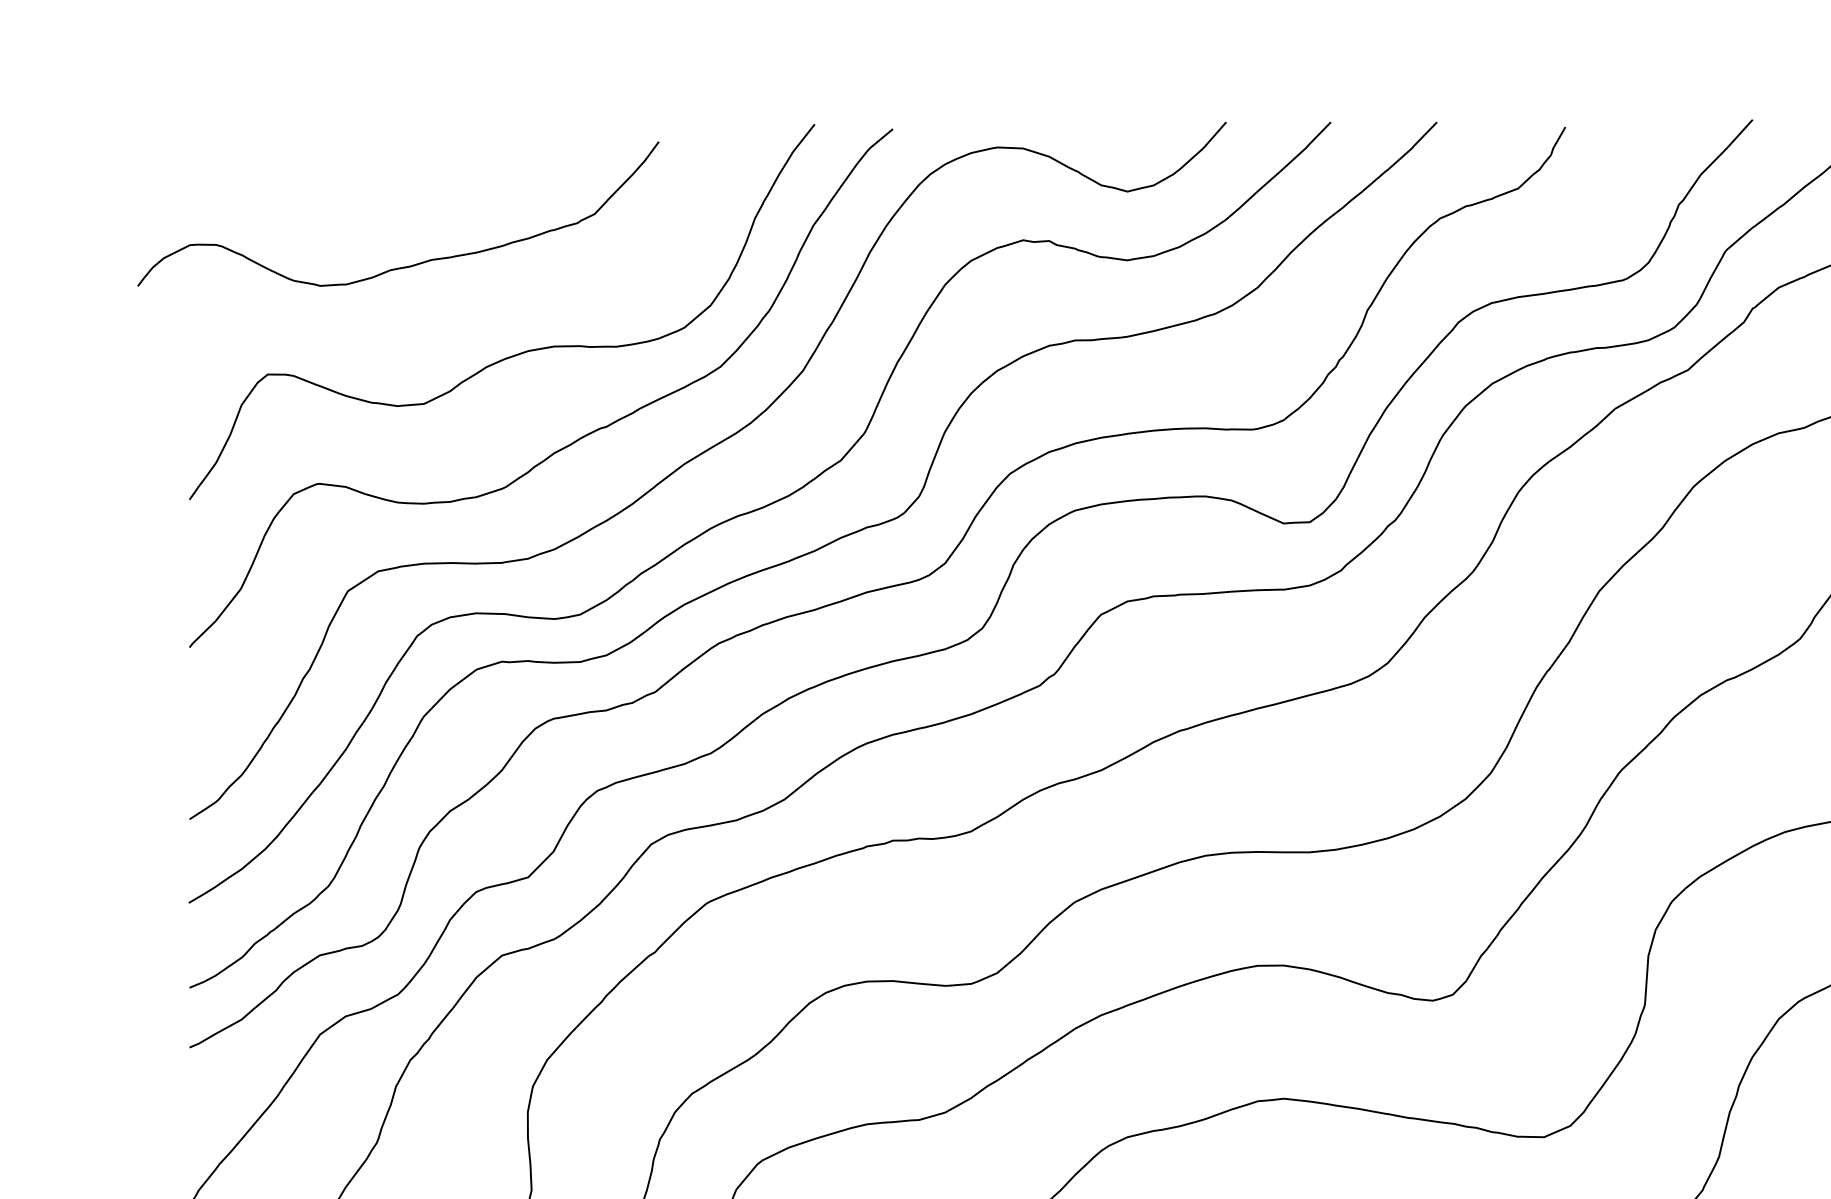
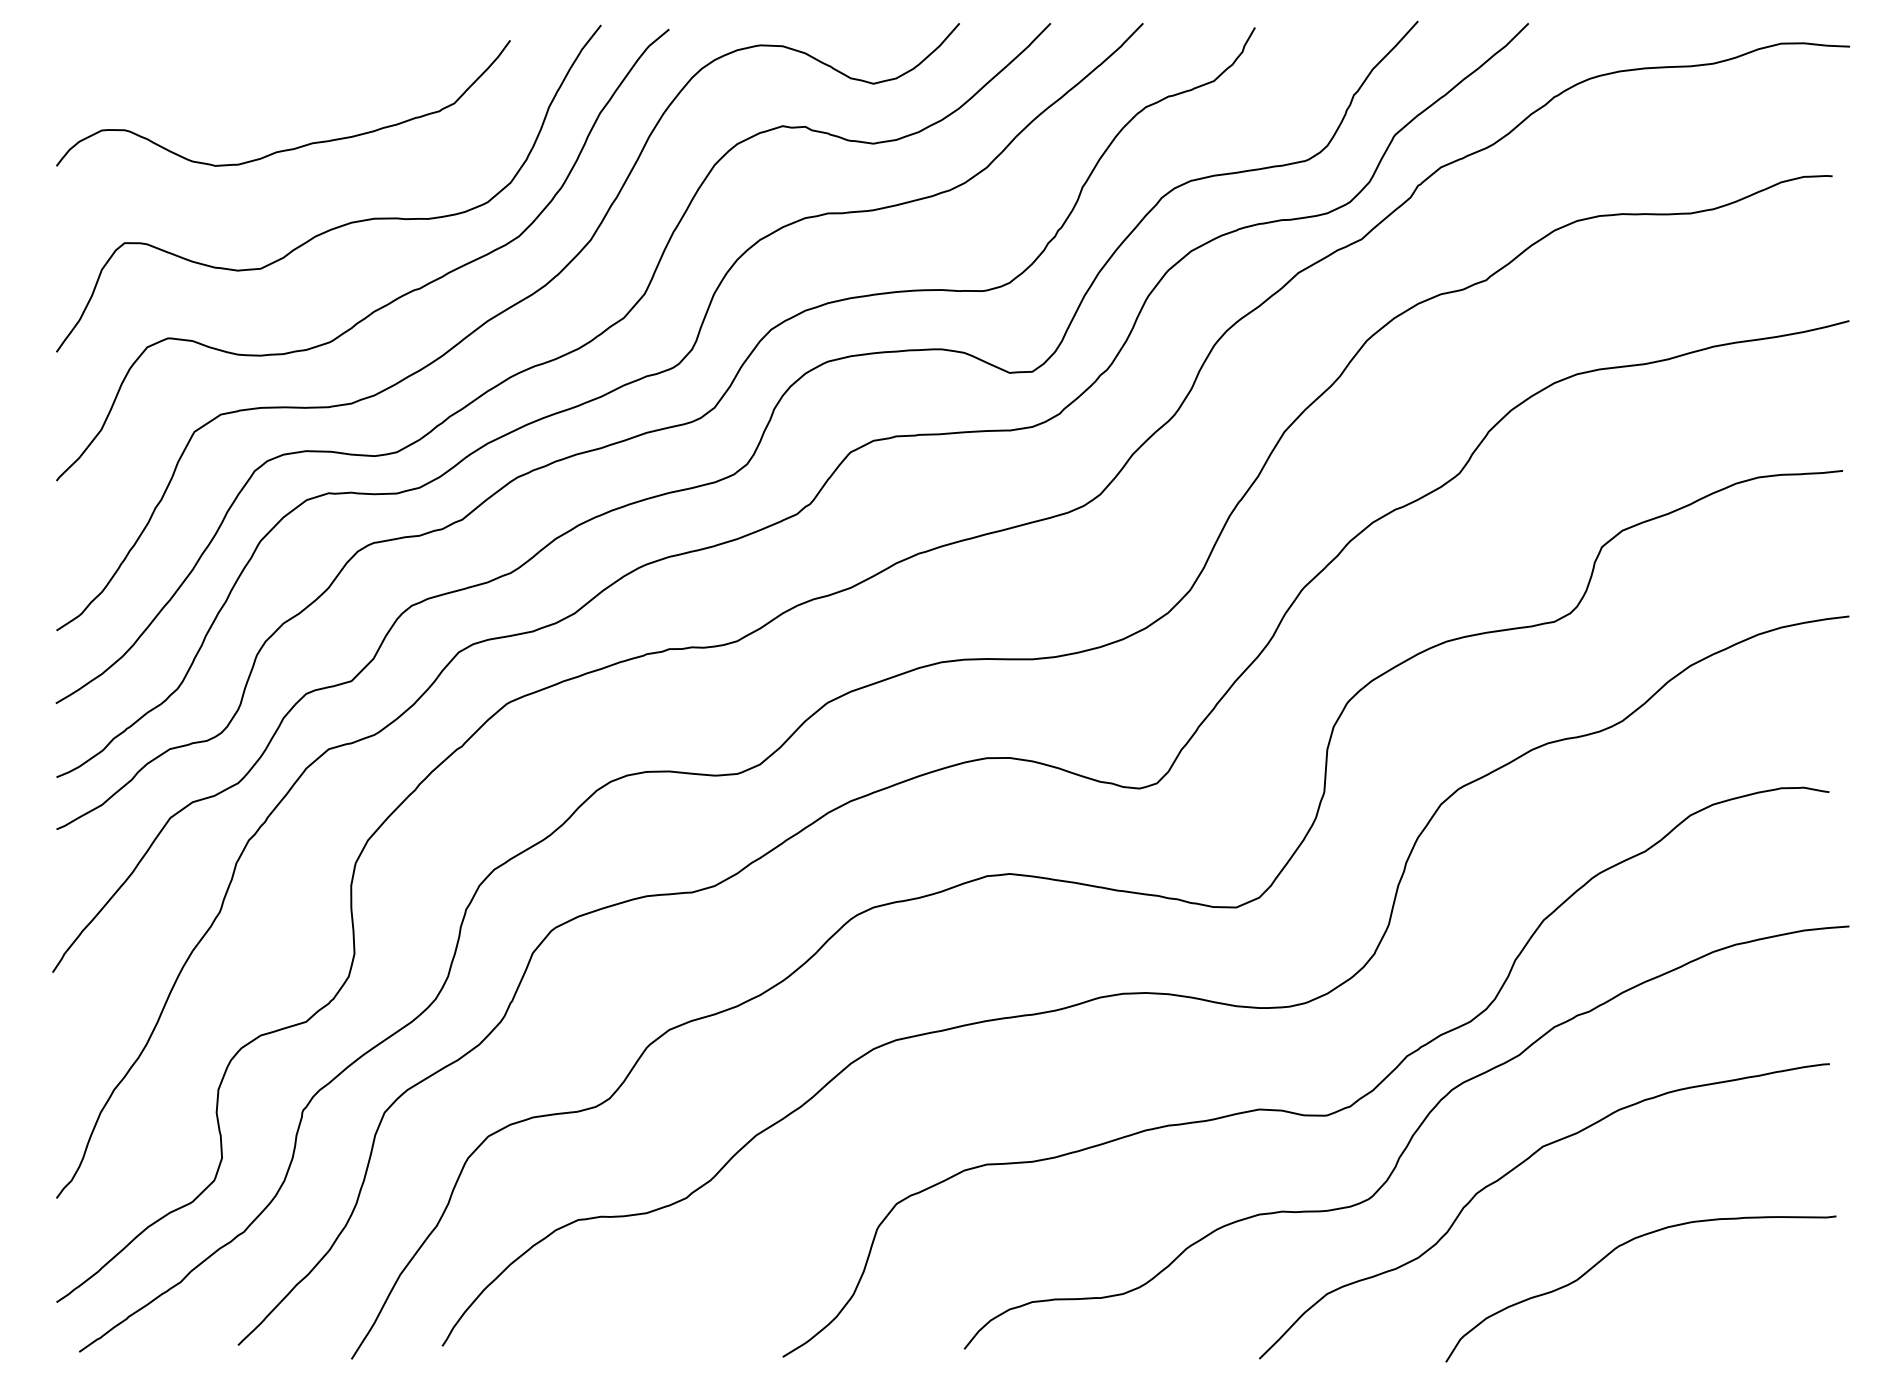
curve: (411, 264) -> (294, 147), moved

